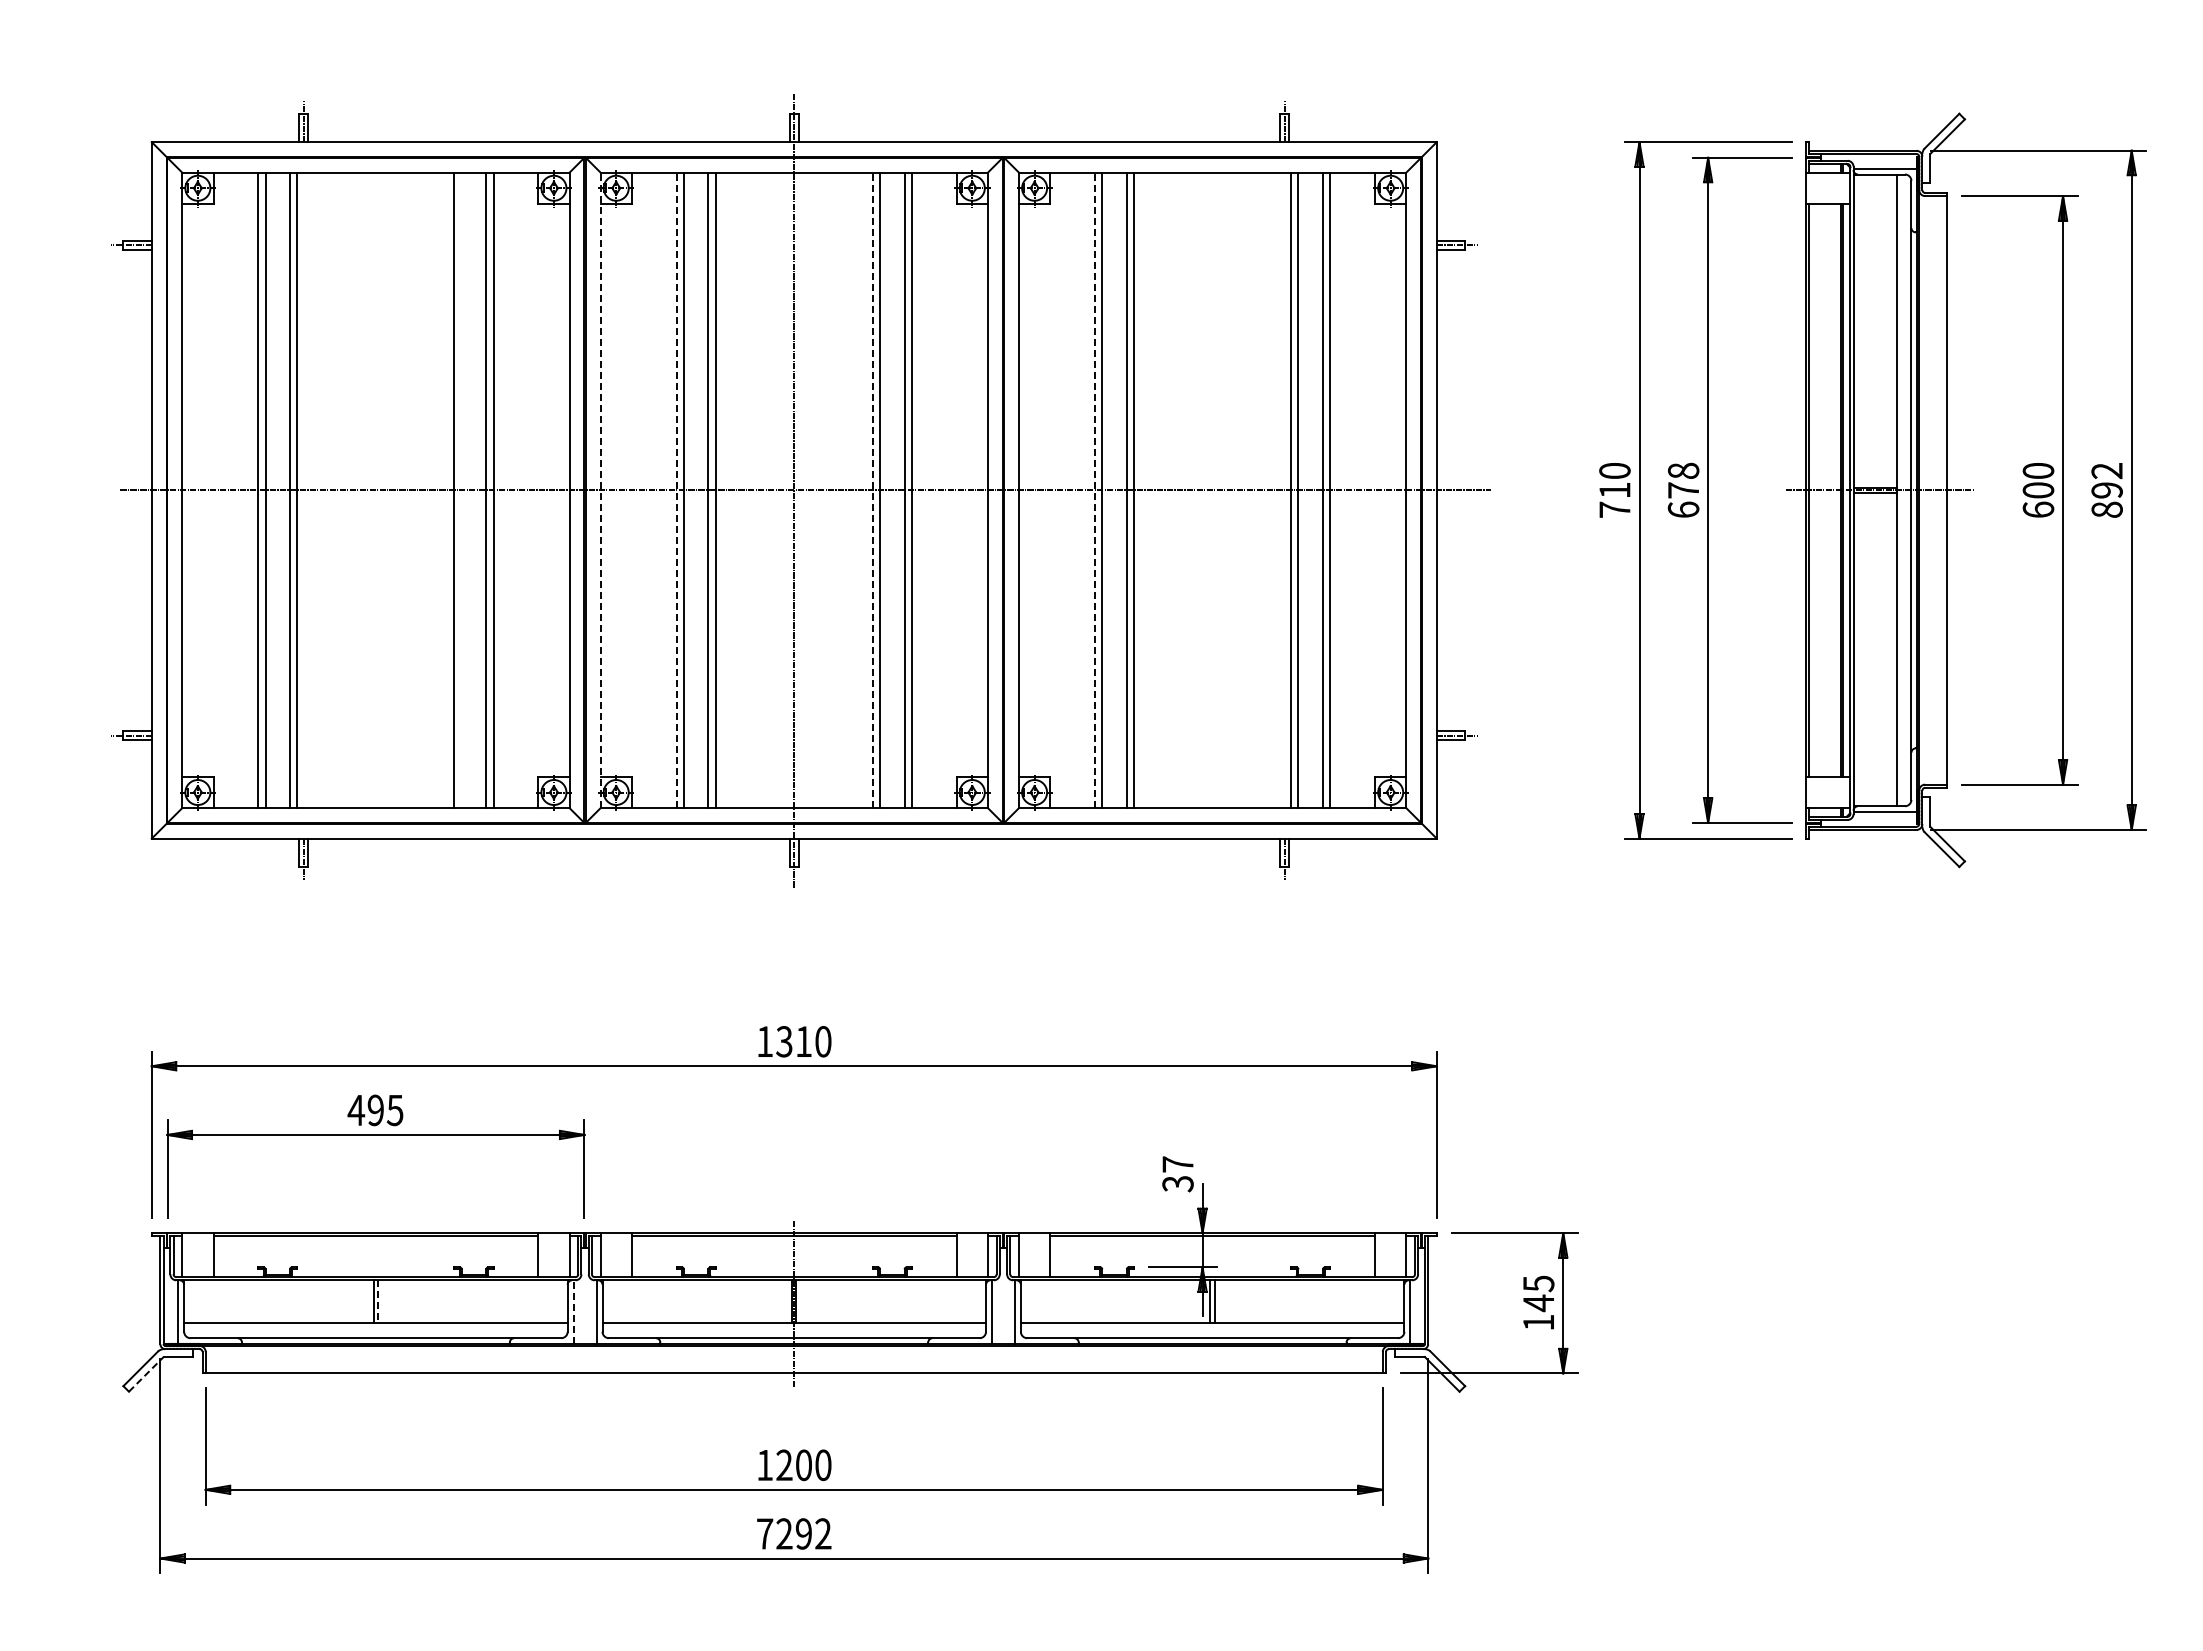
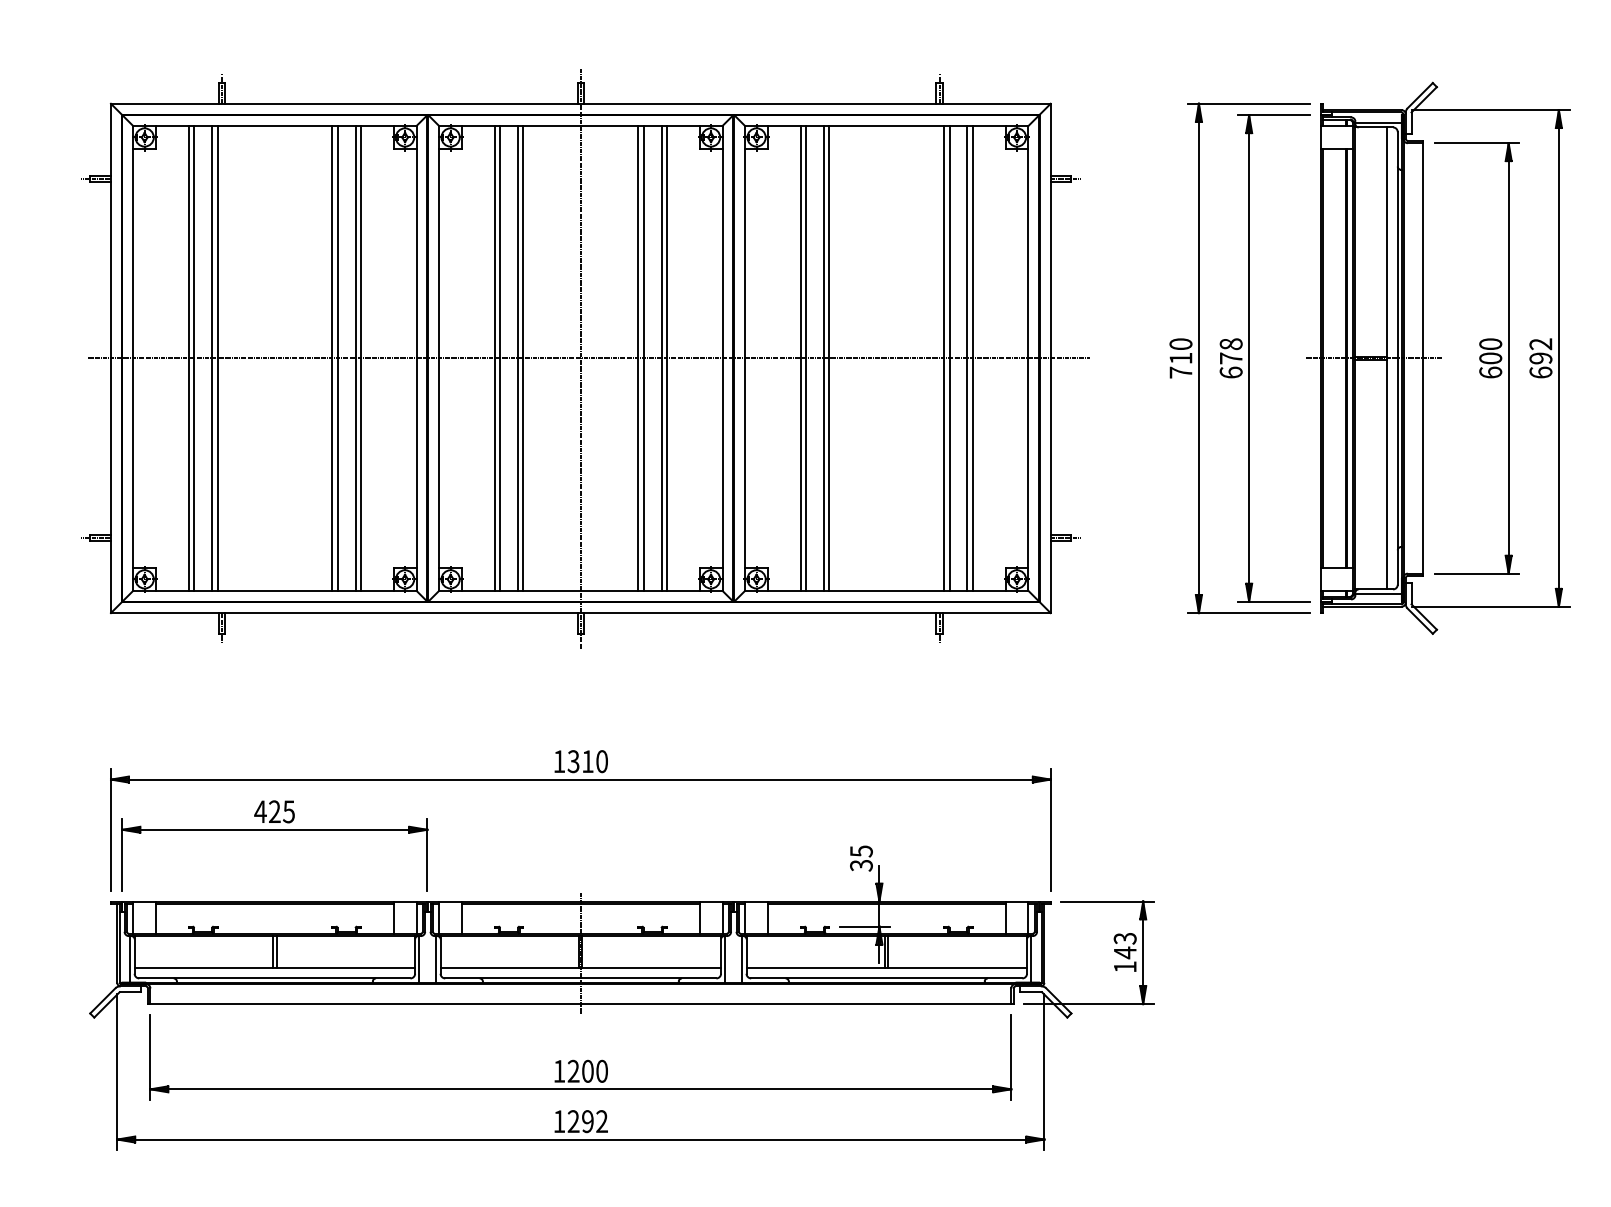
line: (461, 490) -> (337, 358), added
line: (600, 490) -> (439, 358), dashed -> solid
line: (676, 490) -> (494, 358), dashed -> solid
line: (872, 490) -> (638, 358), dashed -> solid
line: (1094, 490) -> (800, 358), dashed -> solid
text: (2106, 509) -> (1540, 372), 892 -> 692
text: (375, 1110) -> (274, 811), 495 -> 425
text: (1177, 1164) -> (861, 851), 37 -> 35
text: (1538, 1283) -> (1125, 938), 145 -> 143
line: (378, 1301) -> (276, 951), dashed -> solid
line: (573, 1312) -> (419, 959), dashed -> solid
line: (146, 1374) -> (107, 1004), dashed -> solid
text: (765, 1533) -> (559, 1121), 7292 -> 1292

